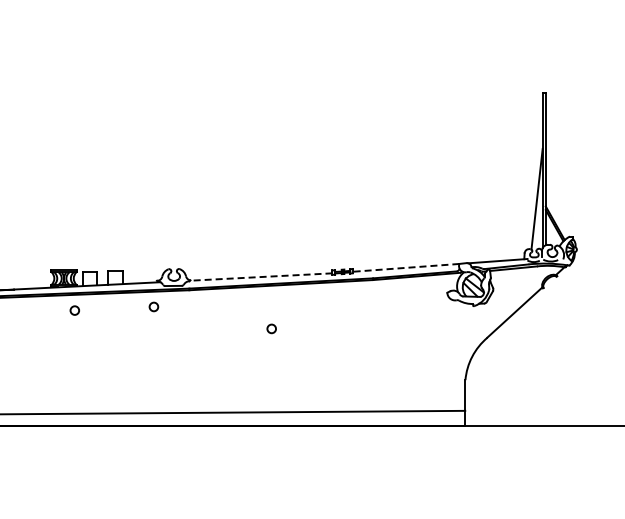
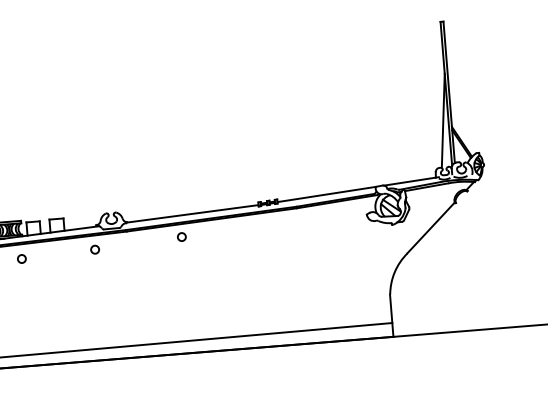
line: (405, 267) -> (326, 194), dashed -> solid
line: (260, 277) -> (192, 214), dashed -> solid
circle: (271, 328) -> (181, 236), moved

